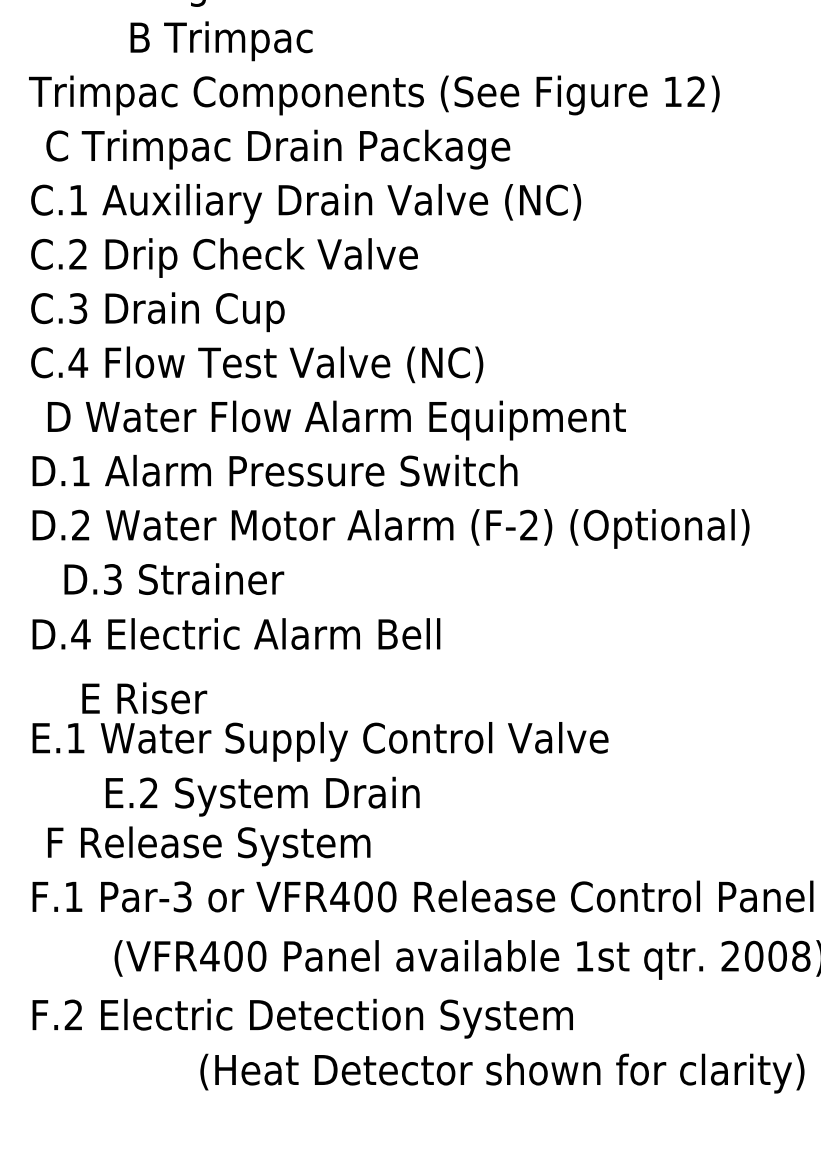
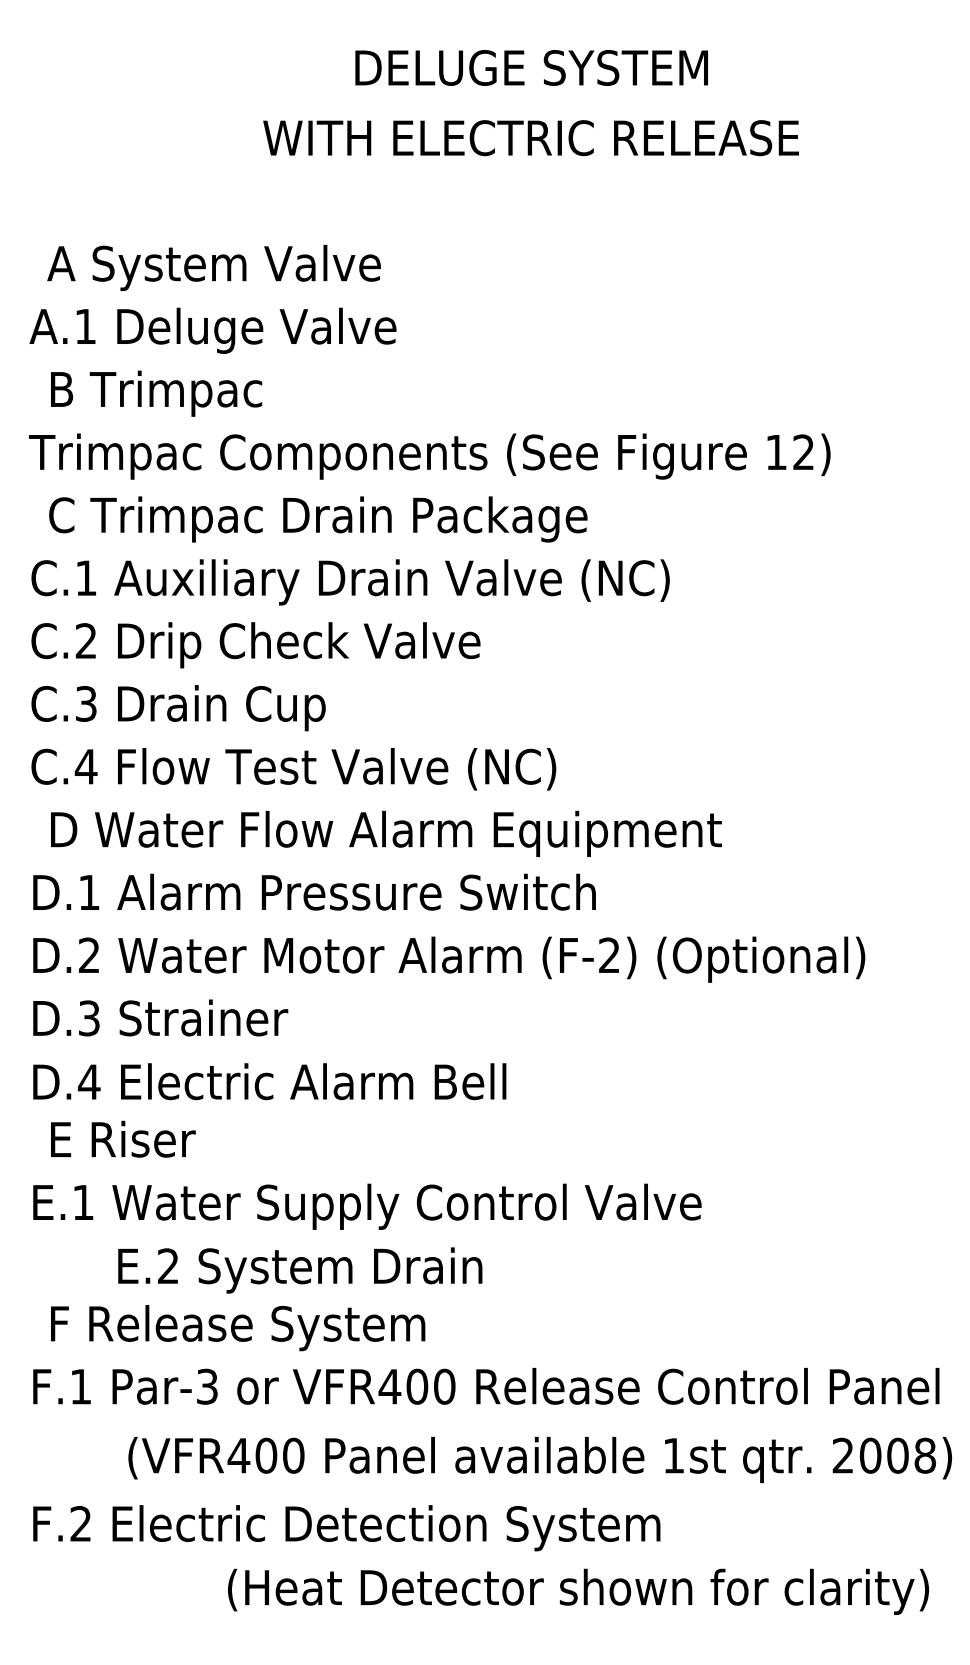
text: (221, 41) -> (156, 393), moved
text: (174, 578) -> (160, 1017), moved
text: (144, 697) -> (123, 1138), moved

